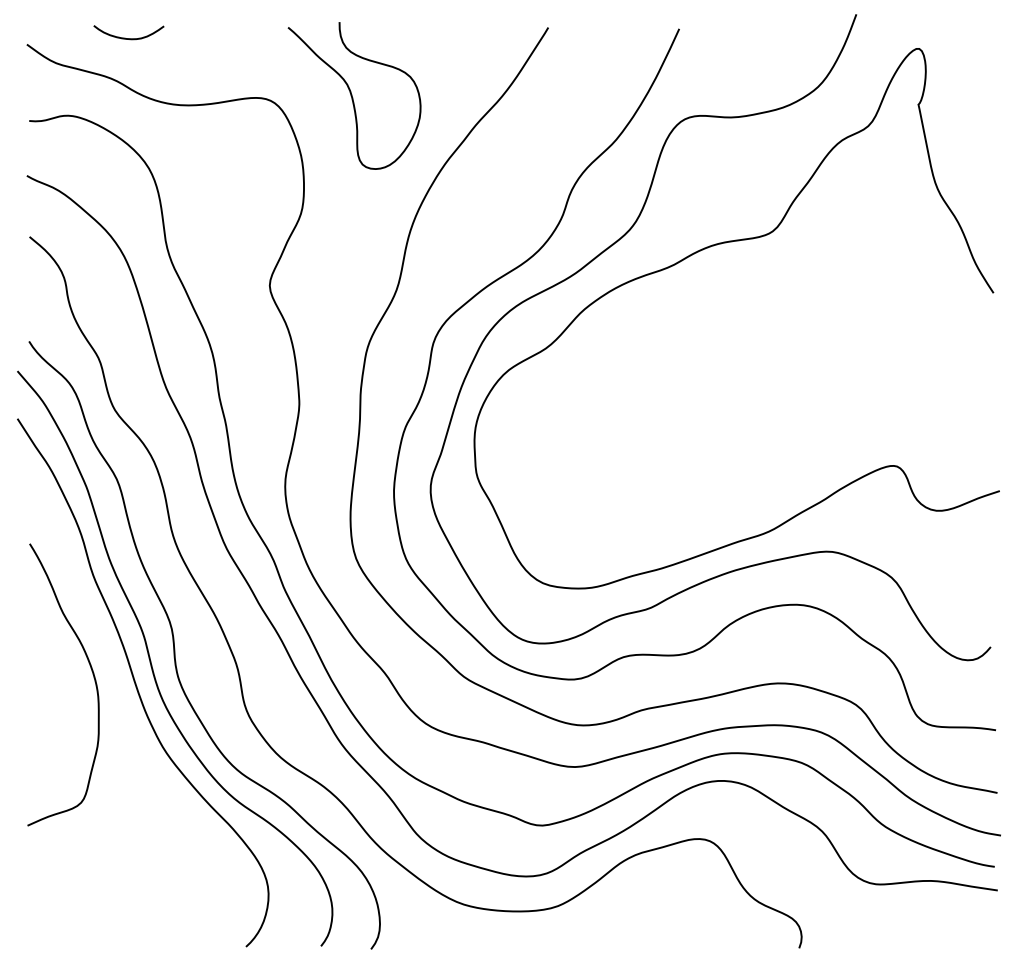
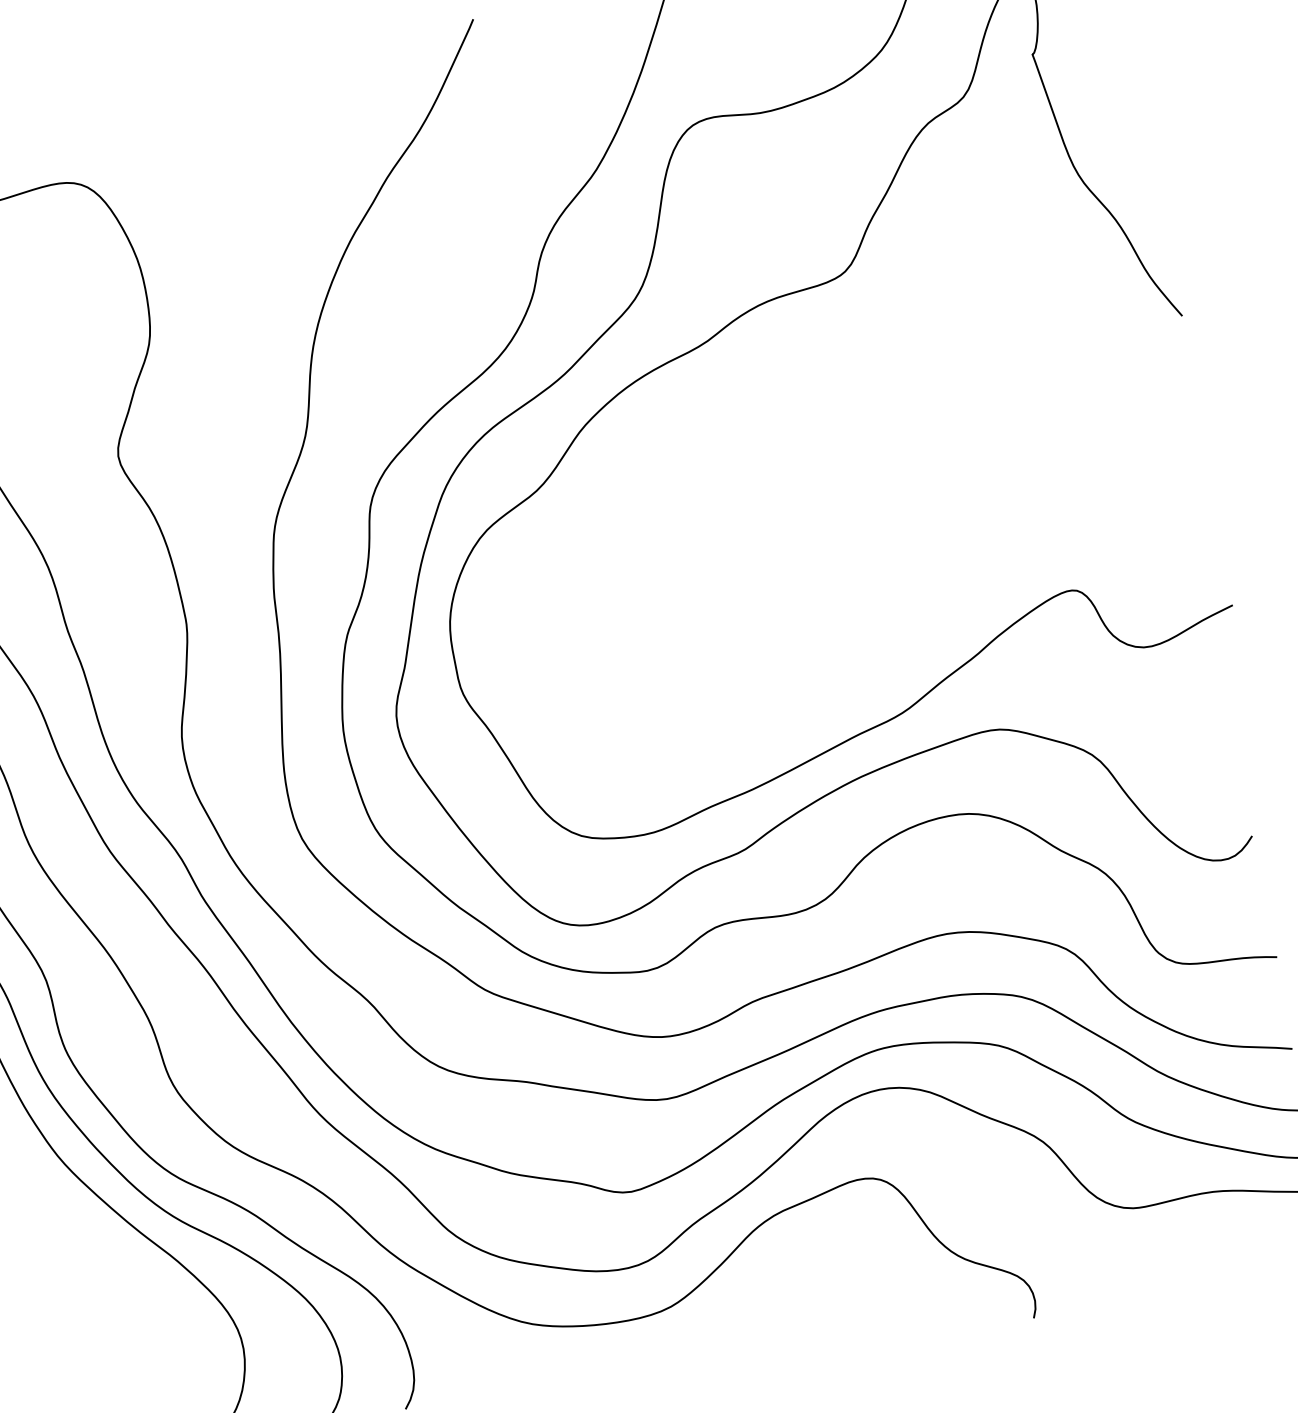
curve: (352, 95) -> (199, 159), removed

